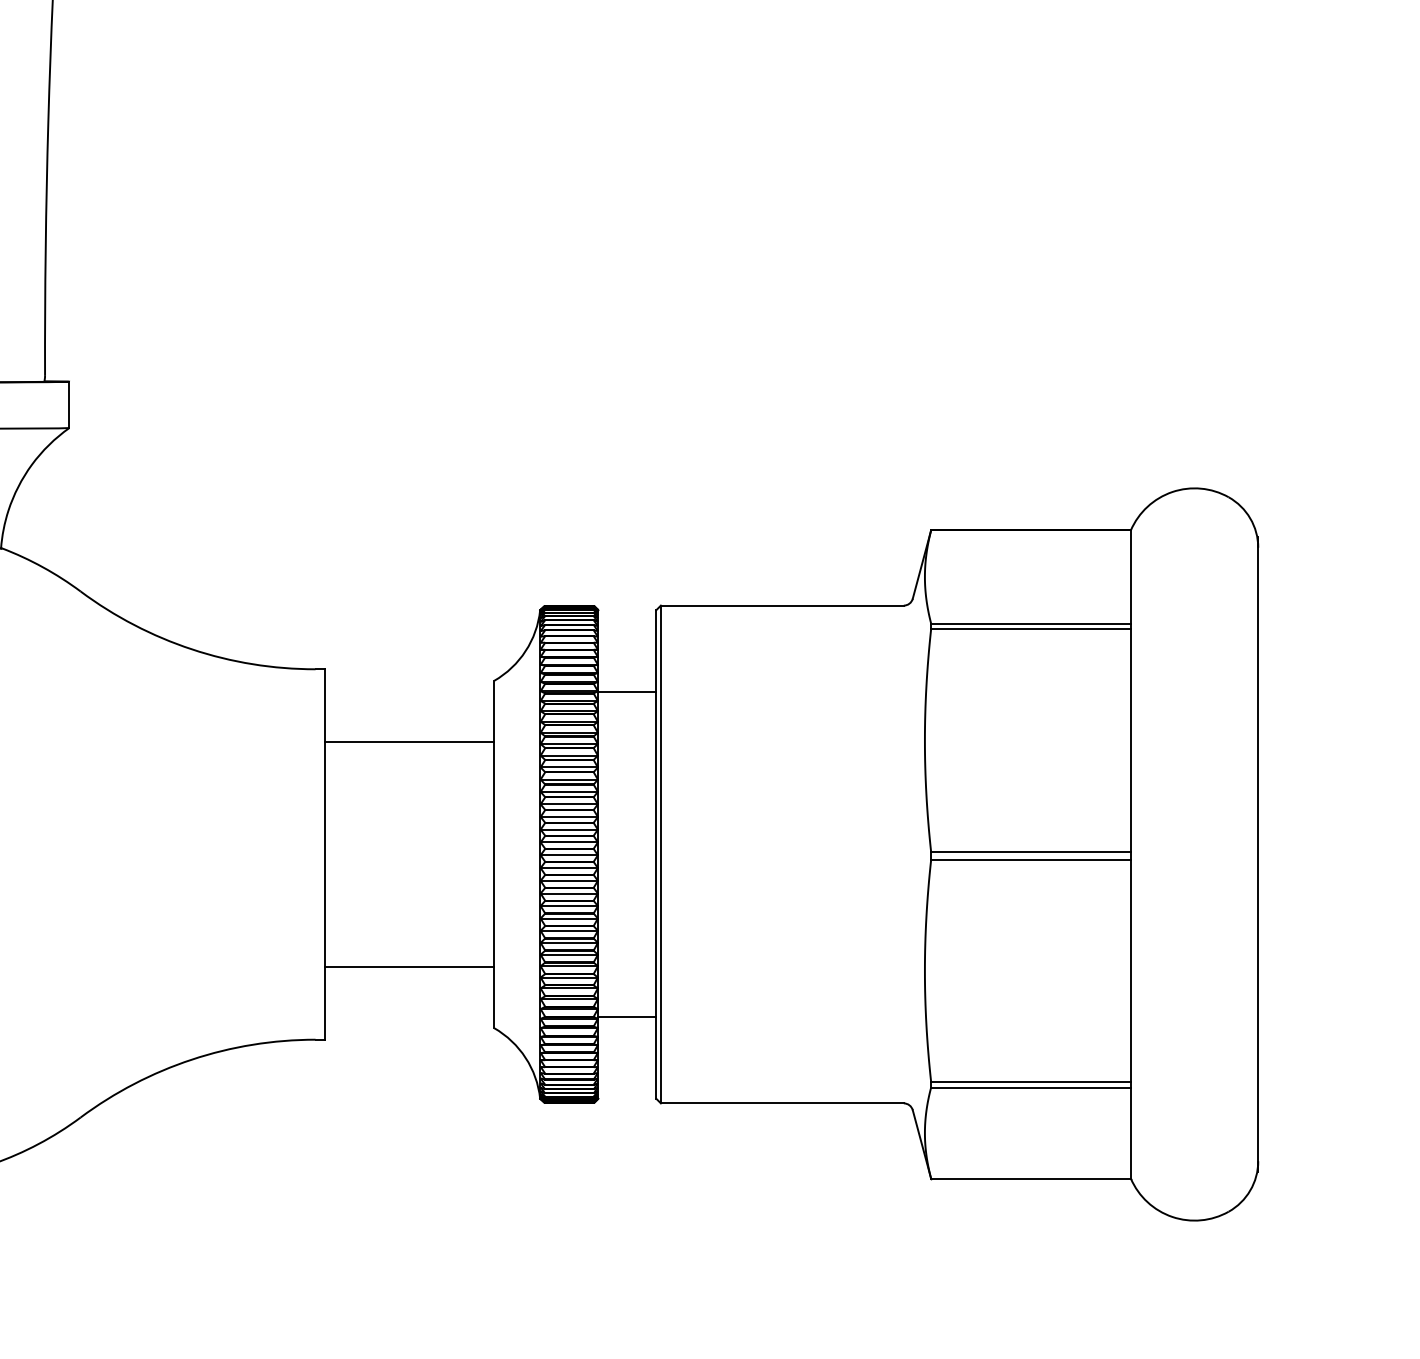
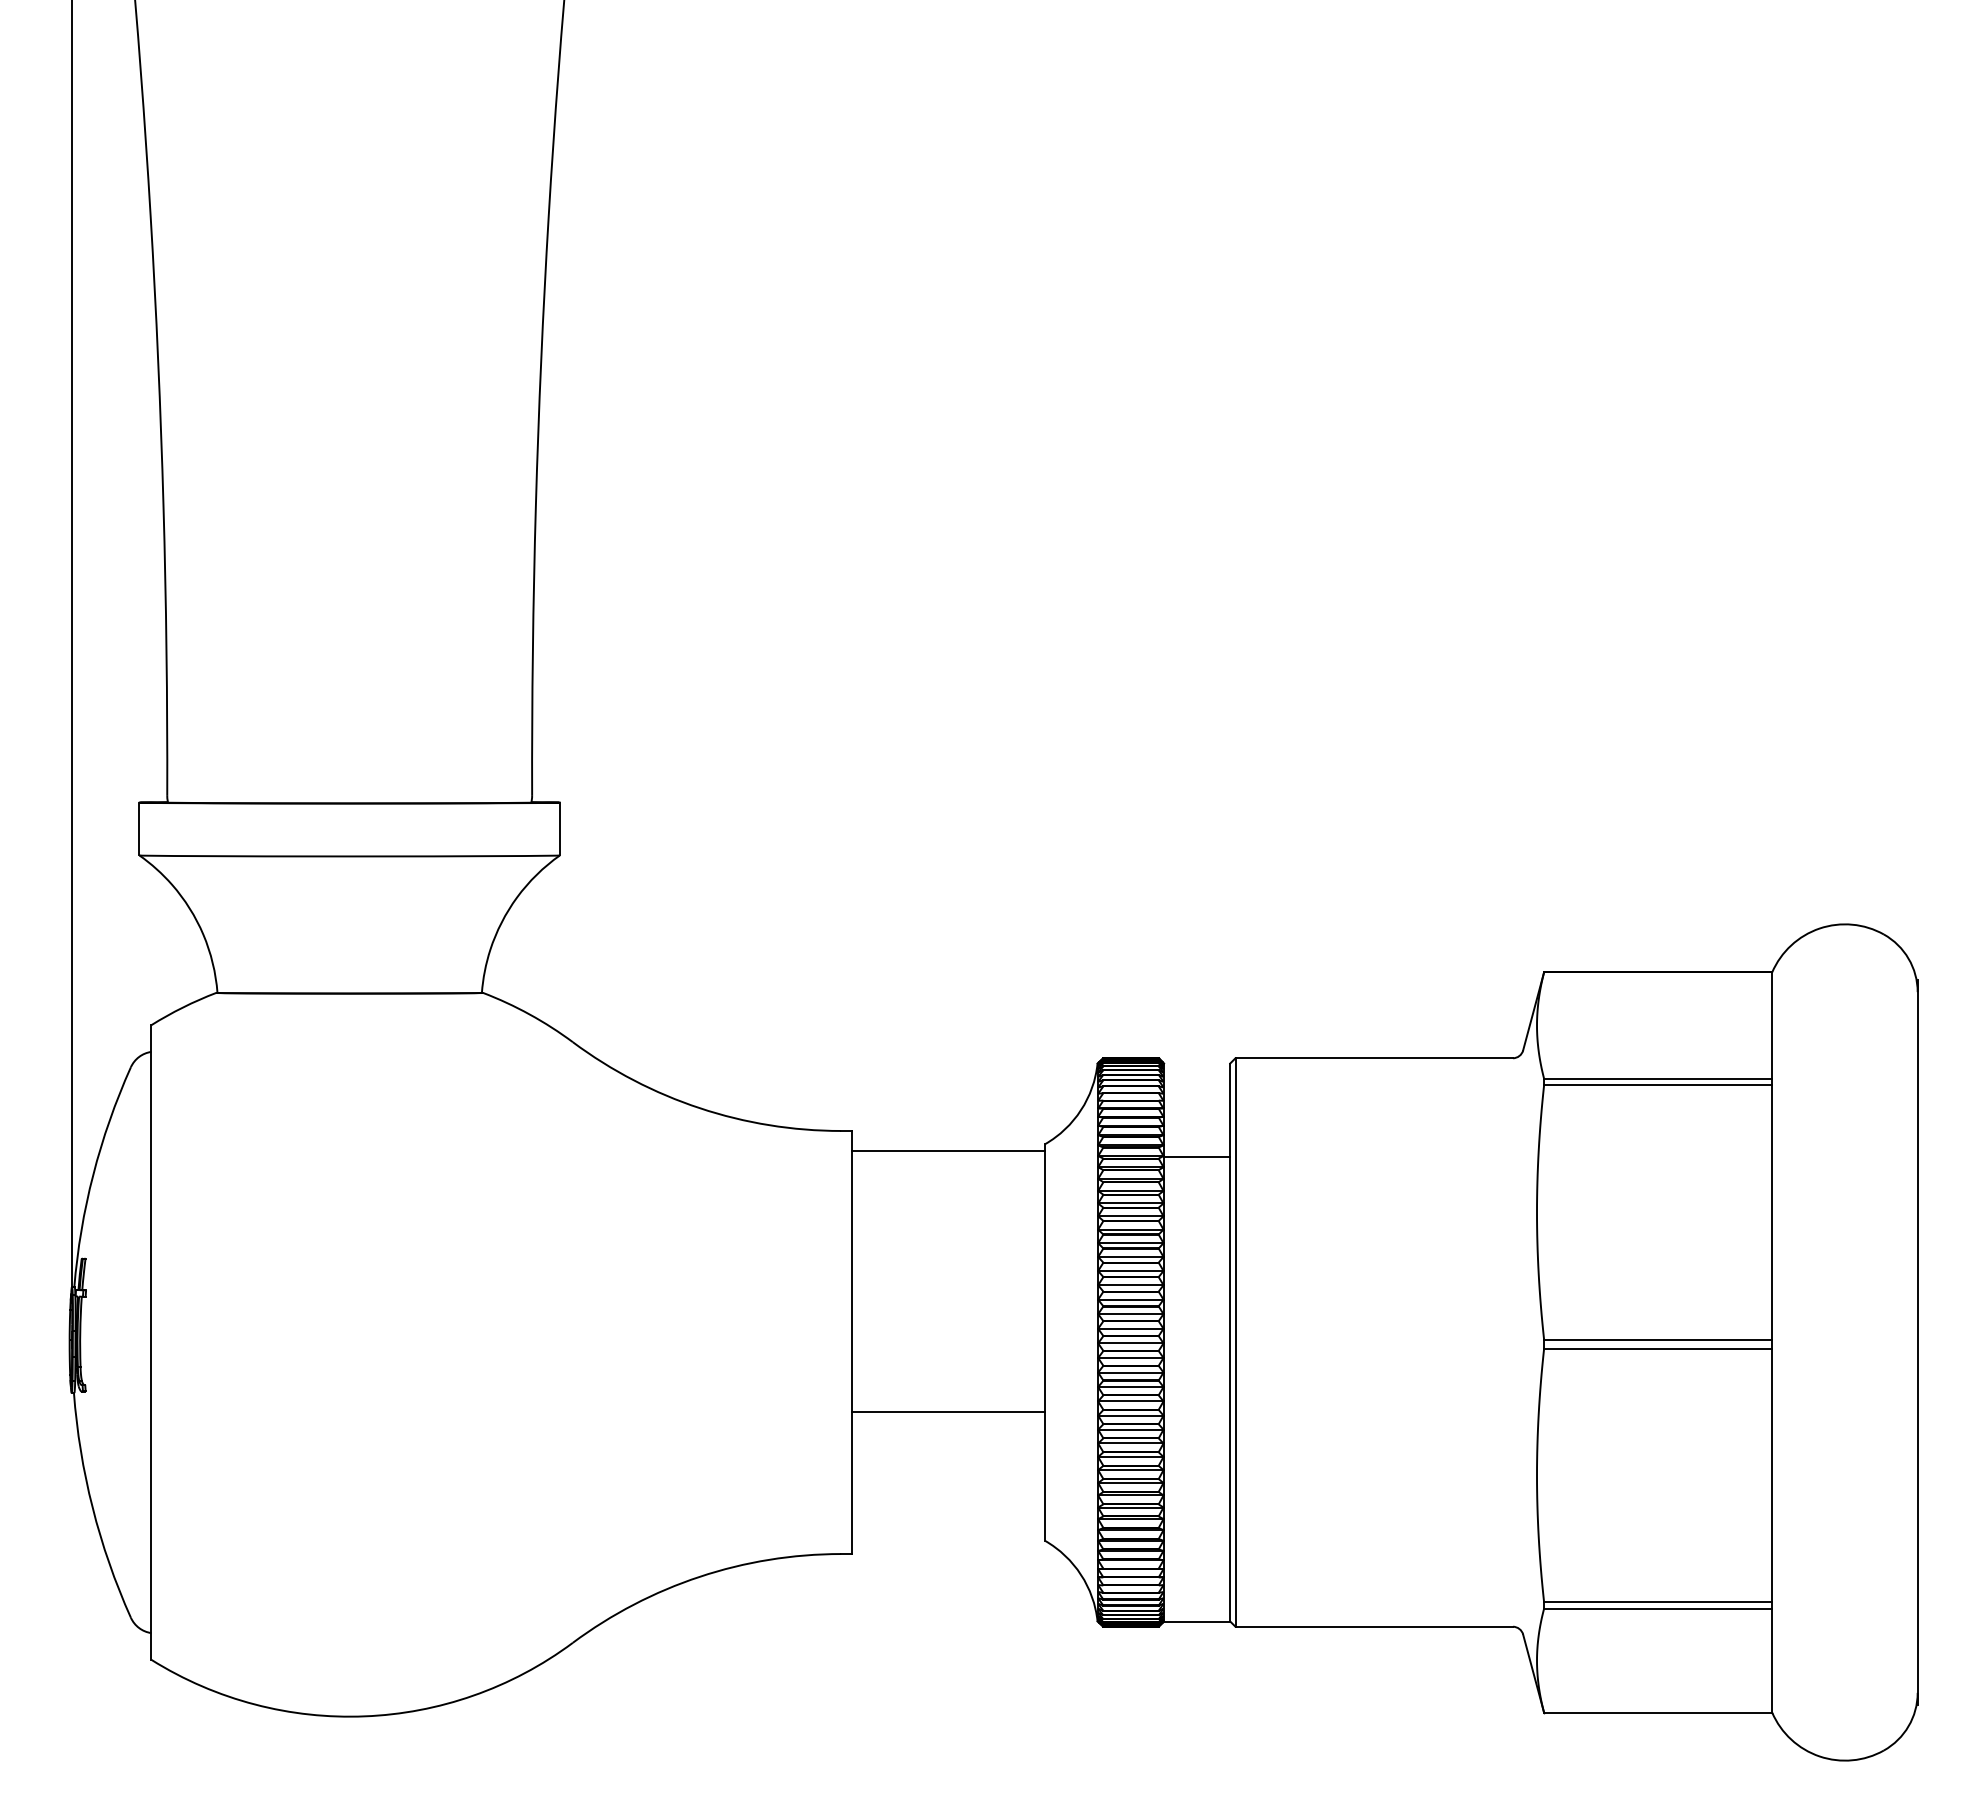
line: (409, 742) -> (948, 1151), moved
line: (409, 966) -> (948, 1411), moved
line: (627, 1016) -> (1197, 1621), moved

